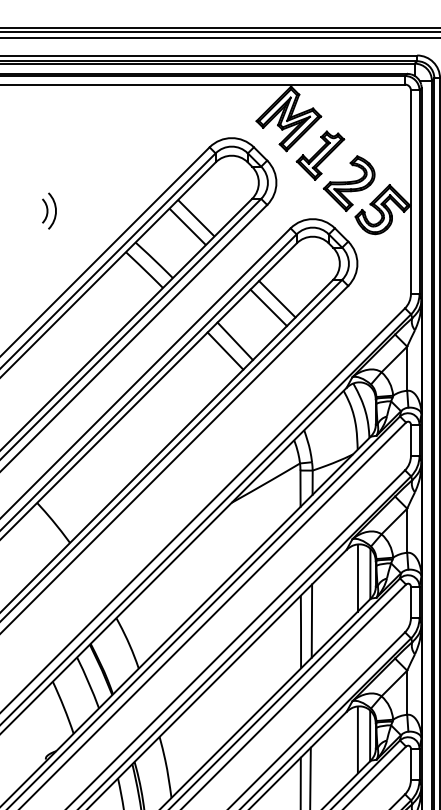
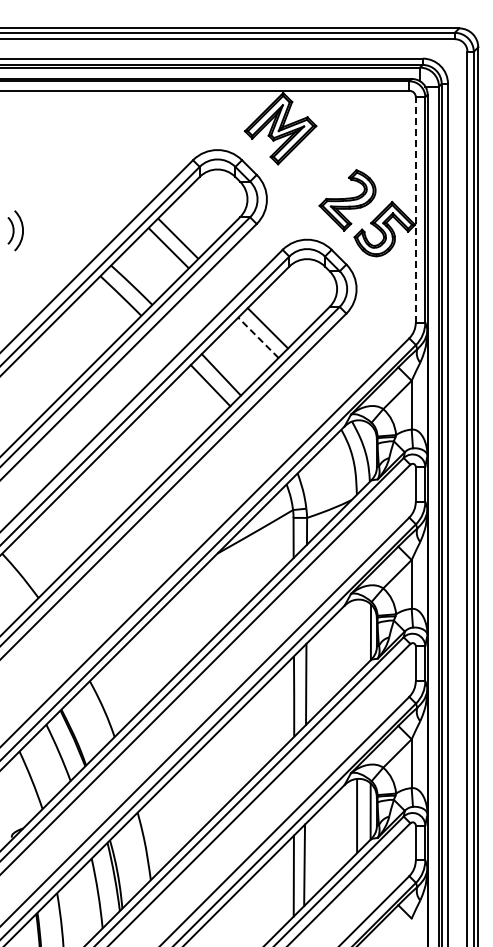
part: (320, 155) -> (315, 169), removed
line: (410, 191) -> (415, 209), solid -> dashed
line: (268, 307) -> (258, 337), solid -> dashed
line: (358, 577) -> (357, 636), removed

